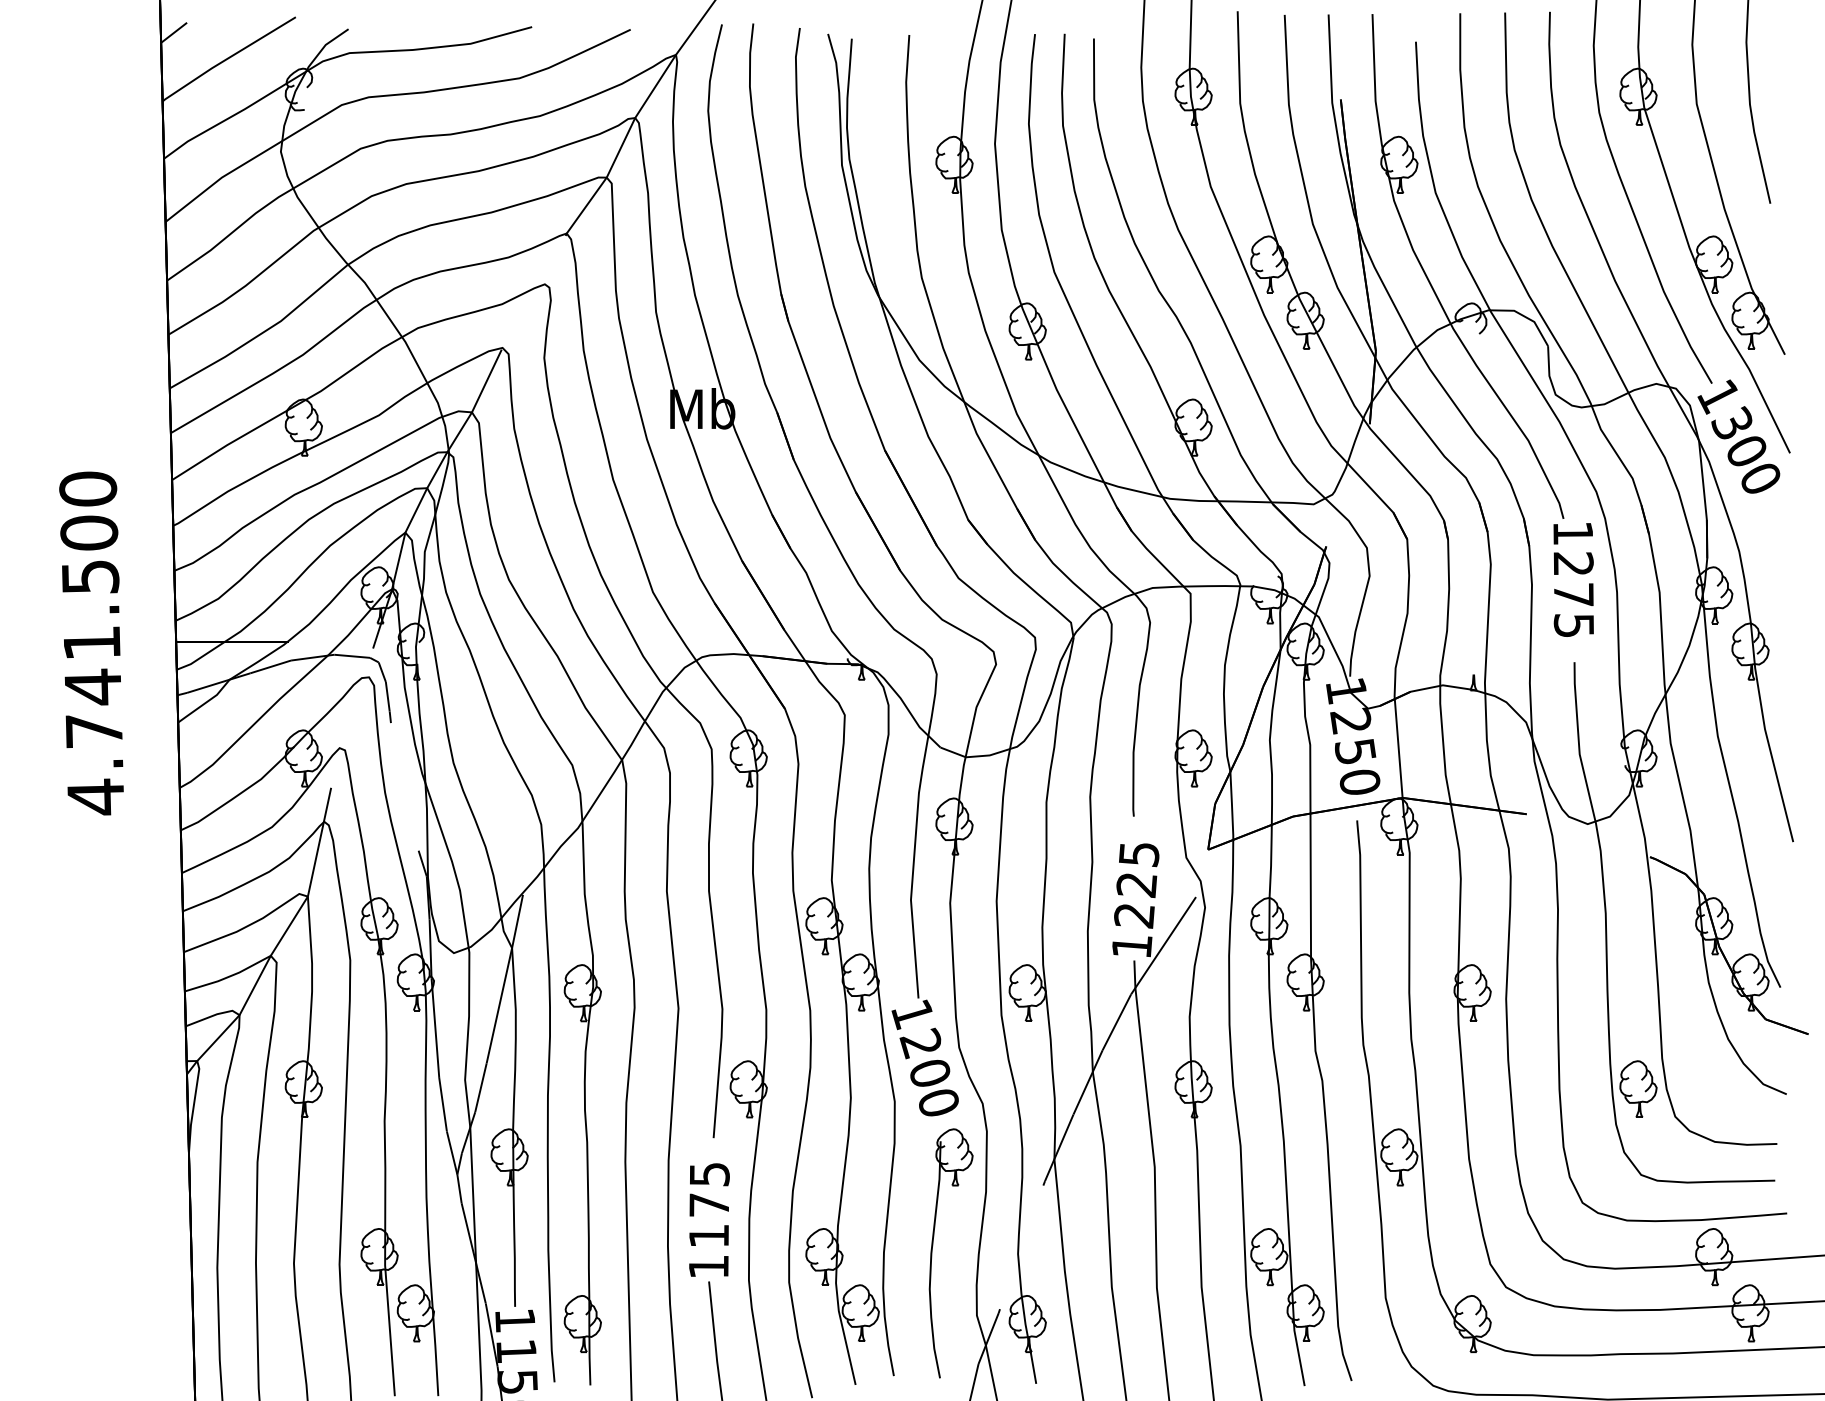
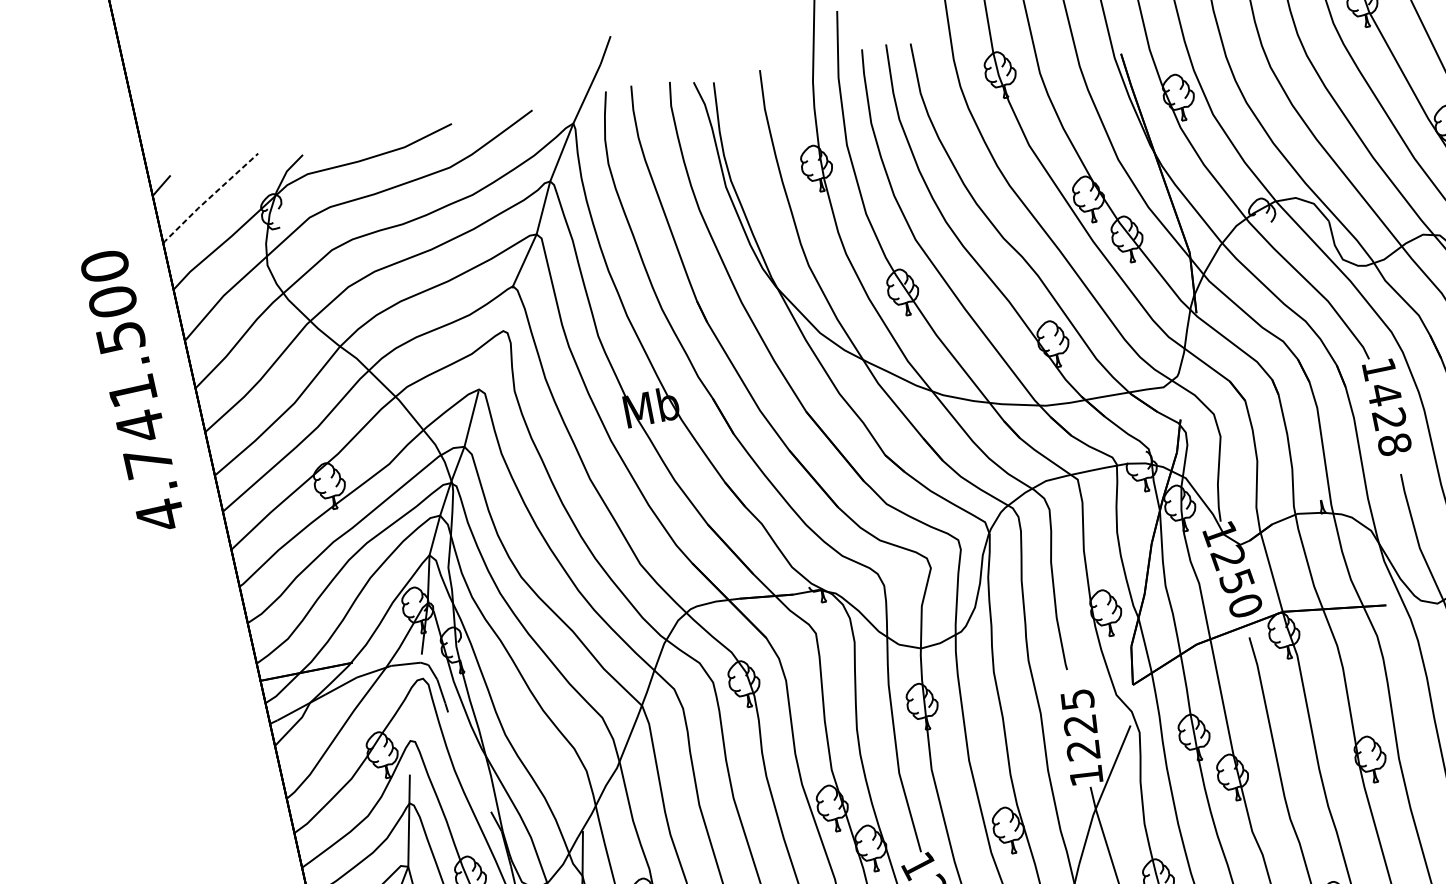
line: (227, 58) -> (209, 198), solid -> dashed
text: (1573, 594) -> (1389, 419), 1275 -> 1428
text: (91, 643) -> (132, 391), moved

